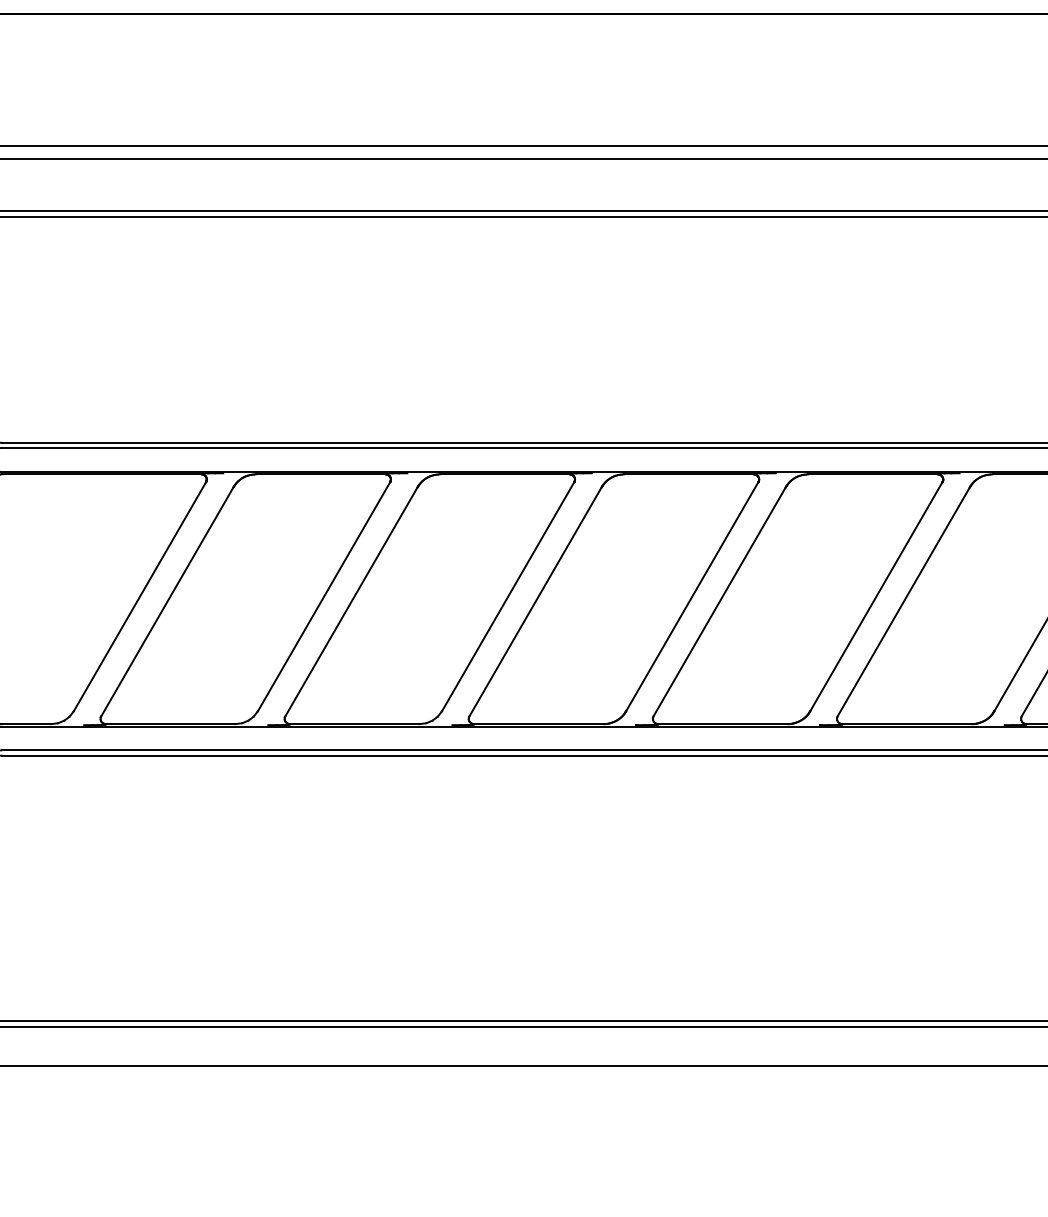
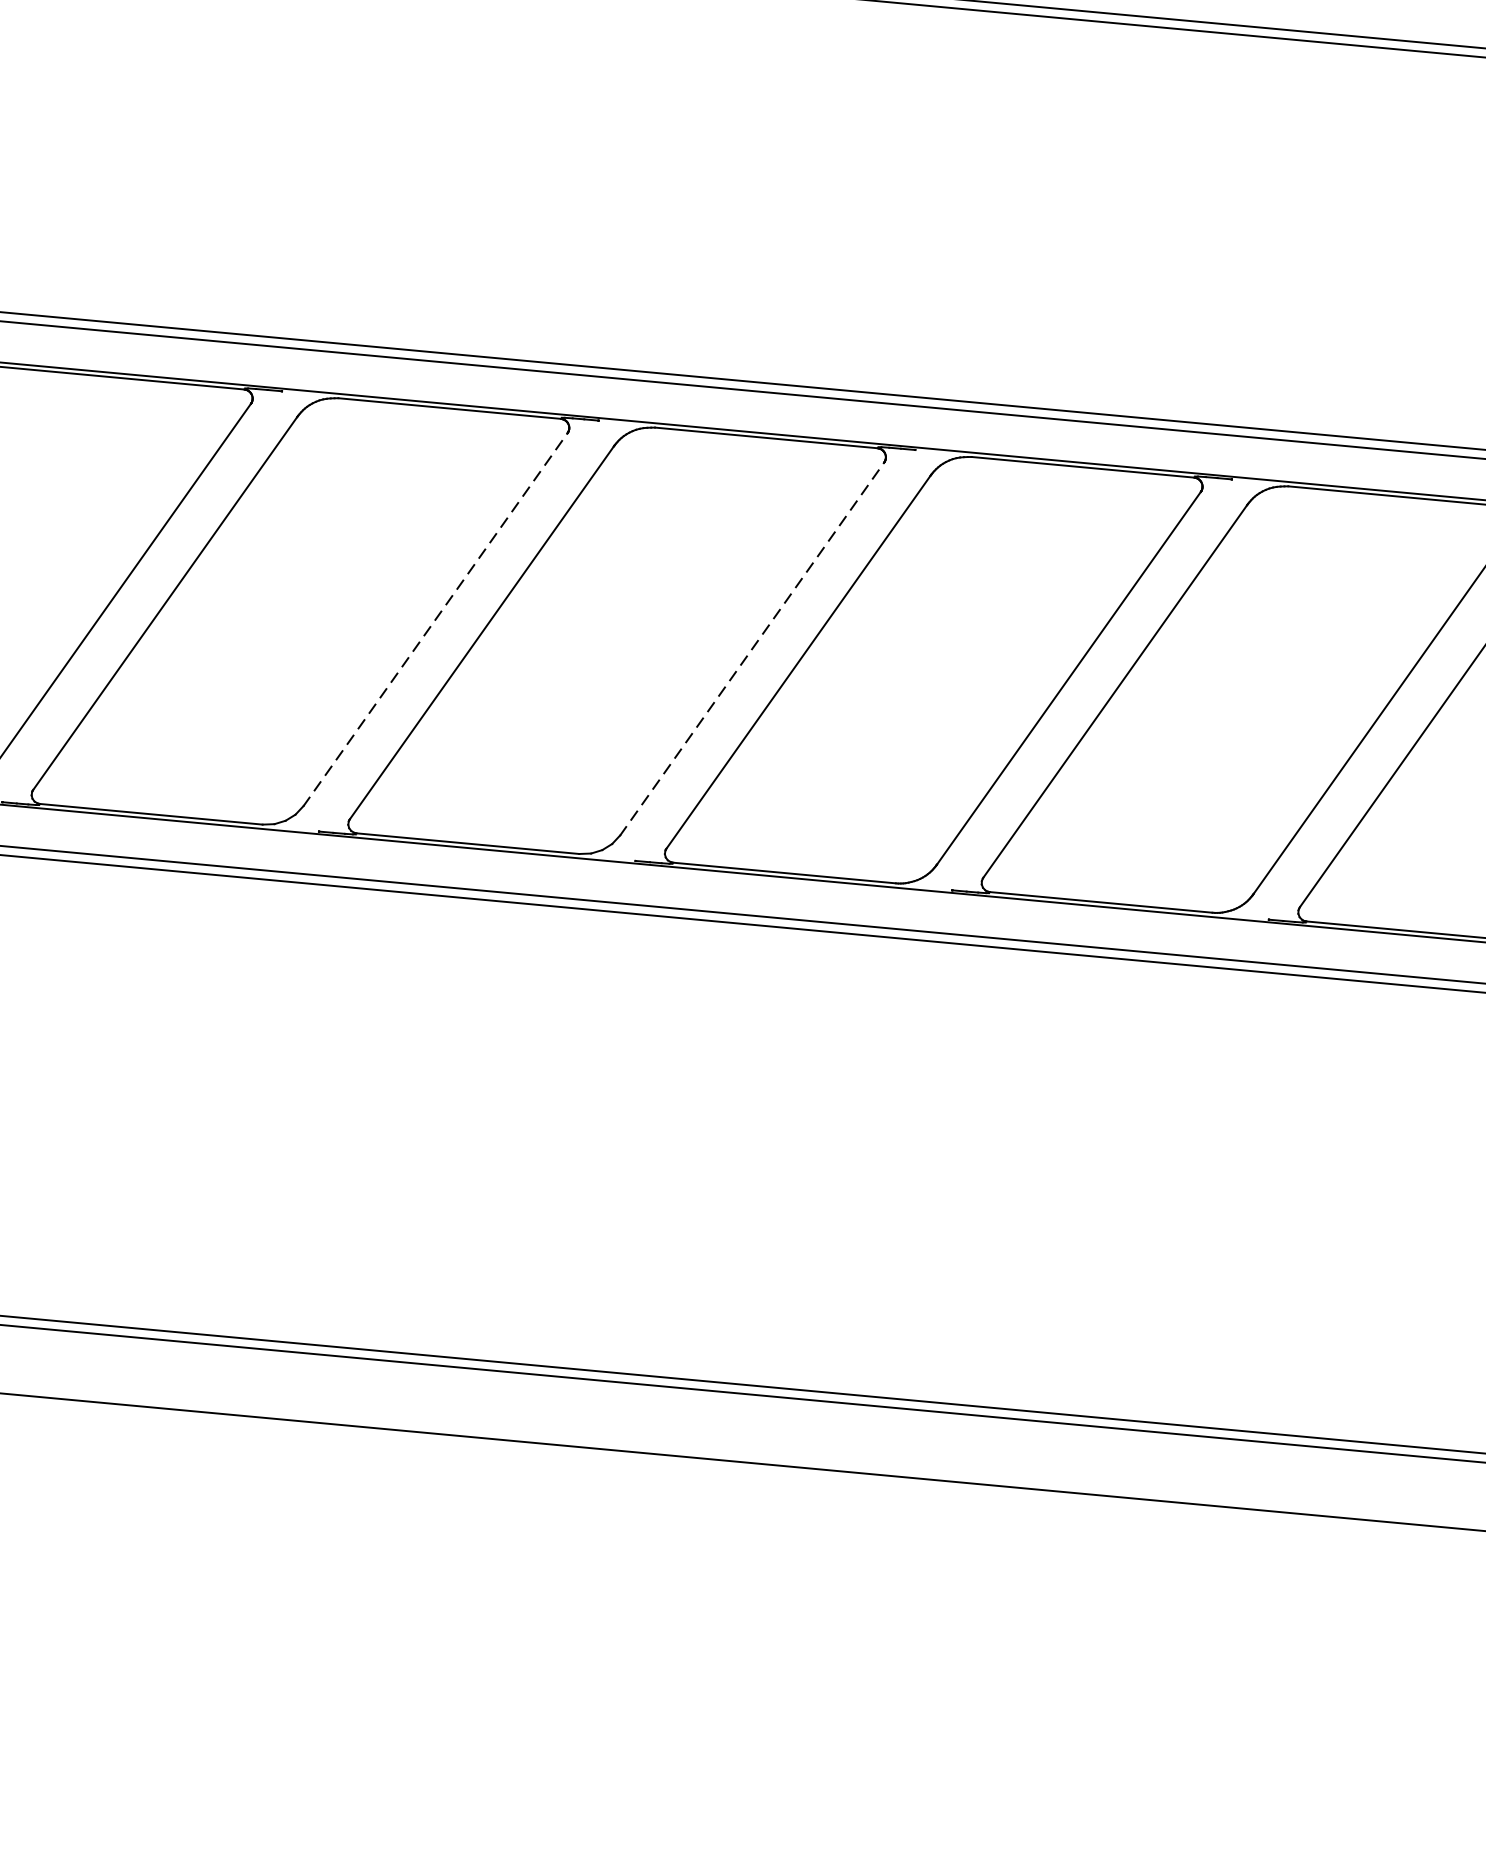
line: (324, 596) -> (436, 619), solid -> dashed
line: (508, 596) -> (752, 648), solid -> dashed

